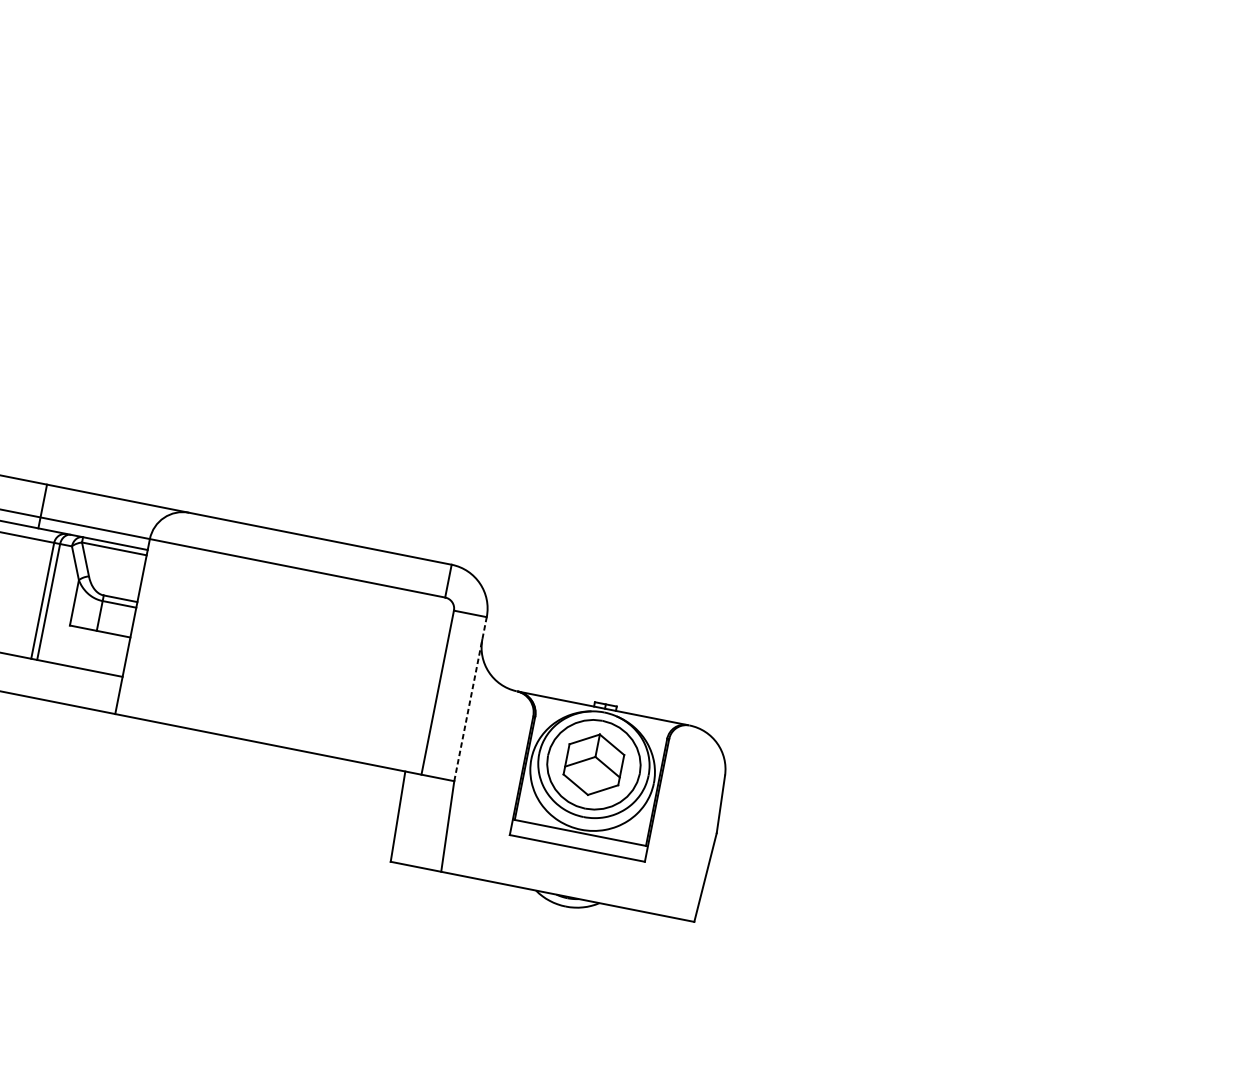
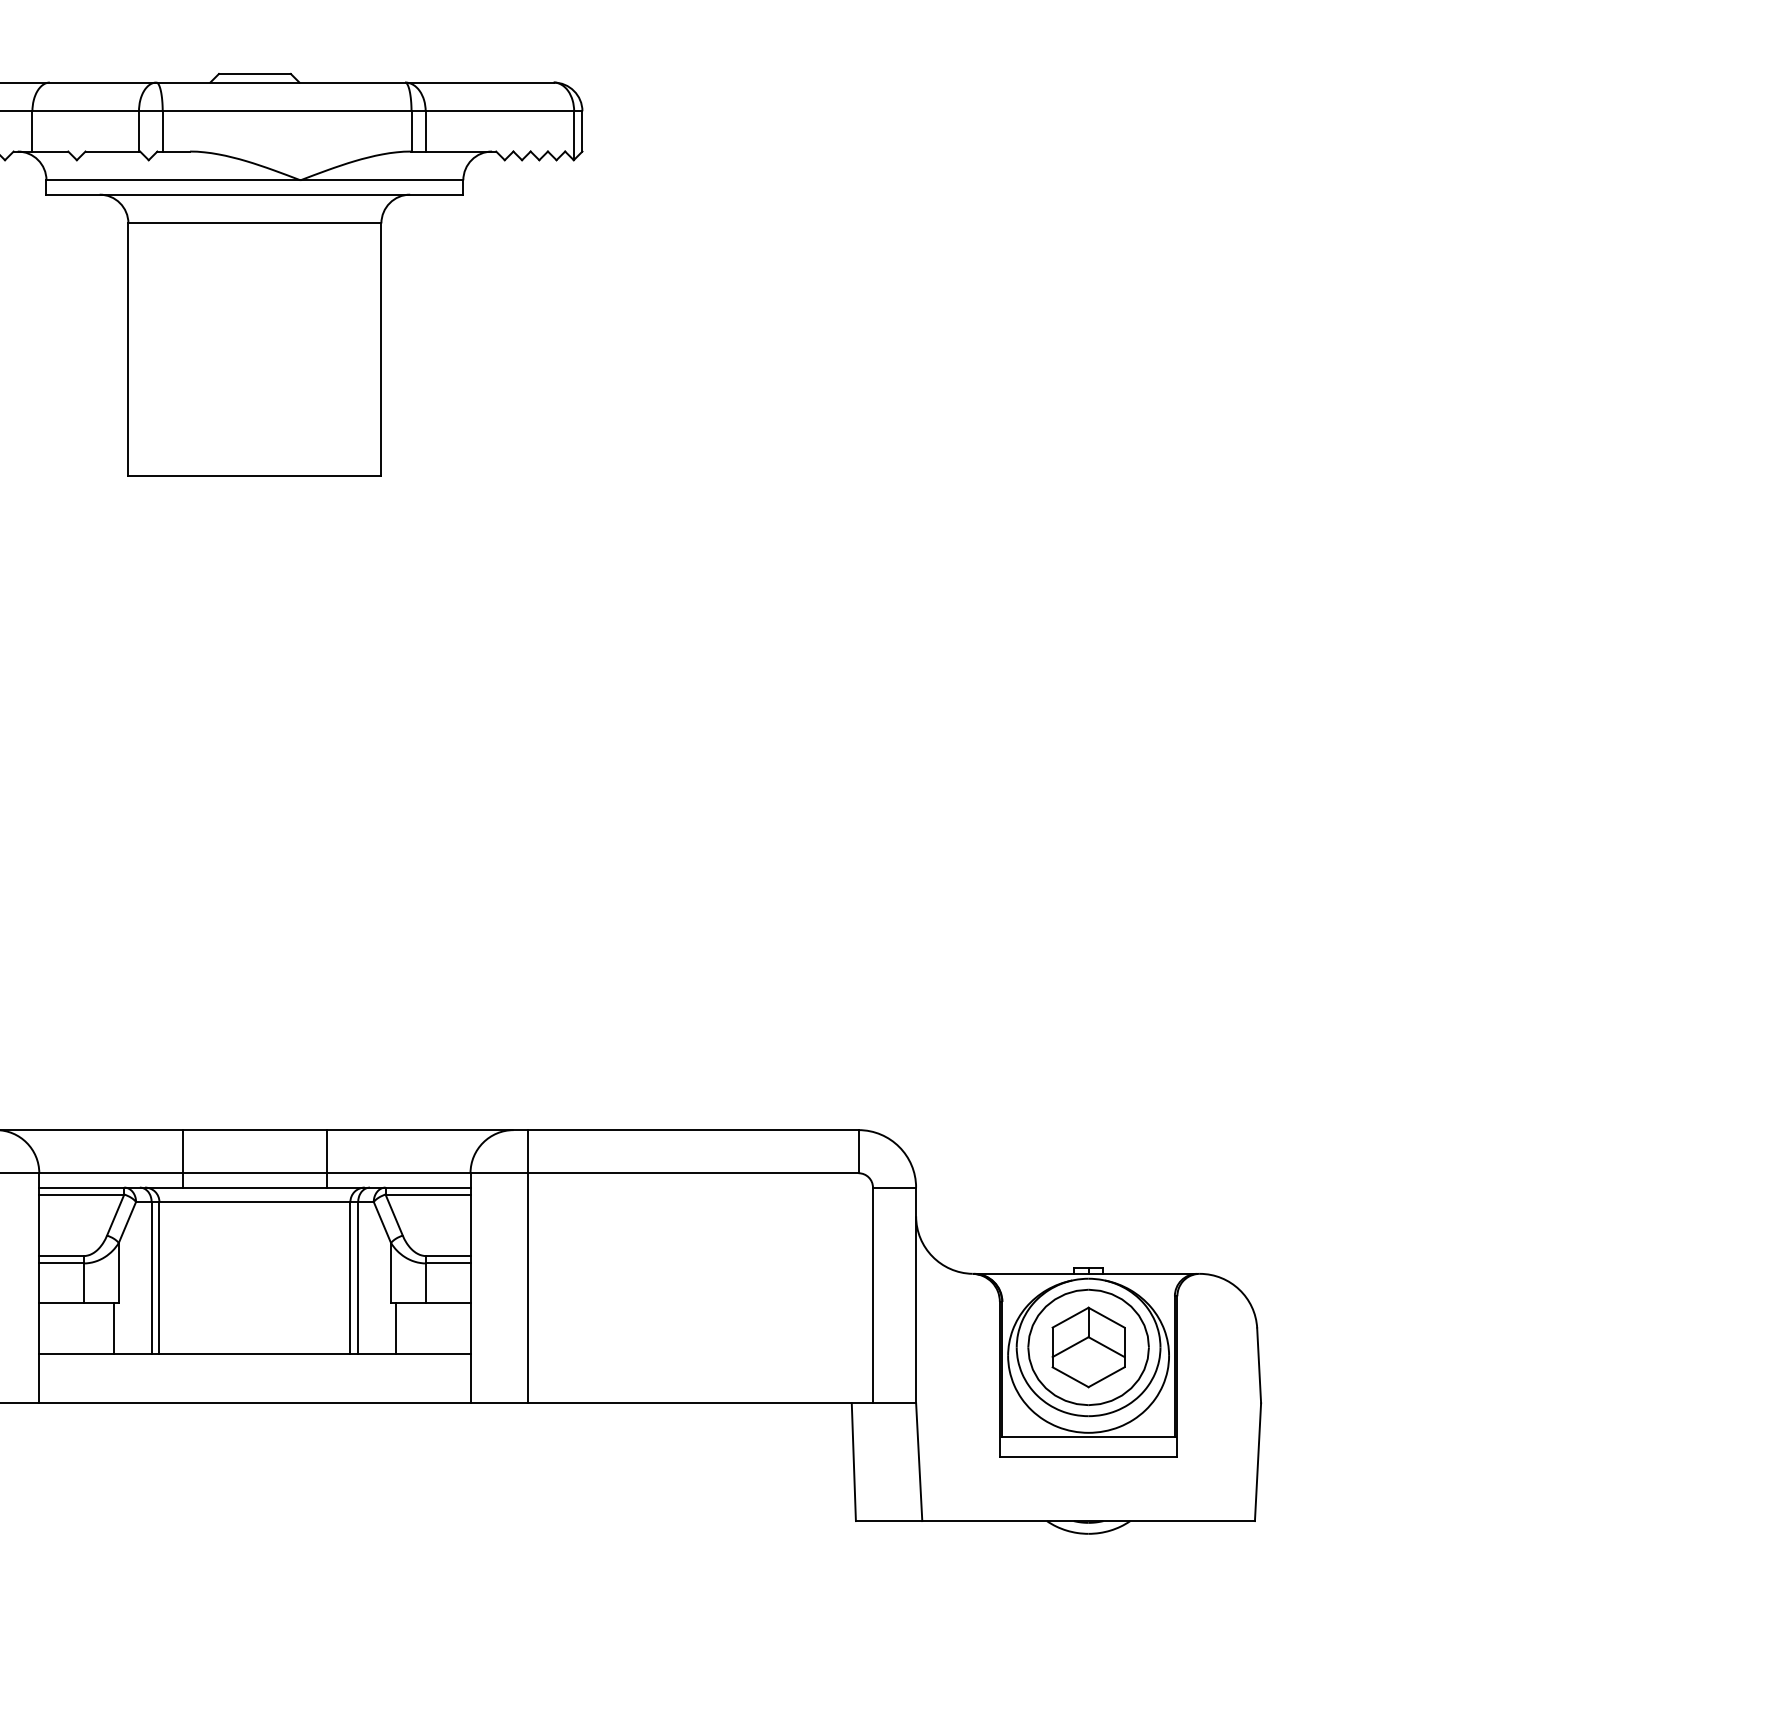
line: (179, 618) -> (528, 1266), added
line: (69, 645) -> (395, 1328), added
line: (470, 699) -> (916, 1295), dashed -> solid

